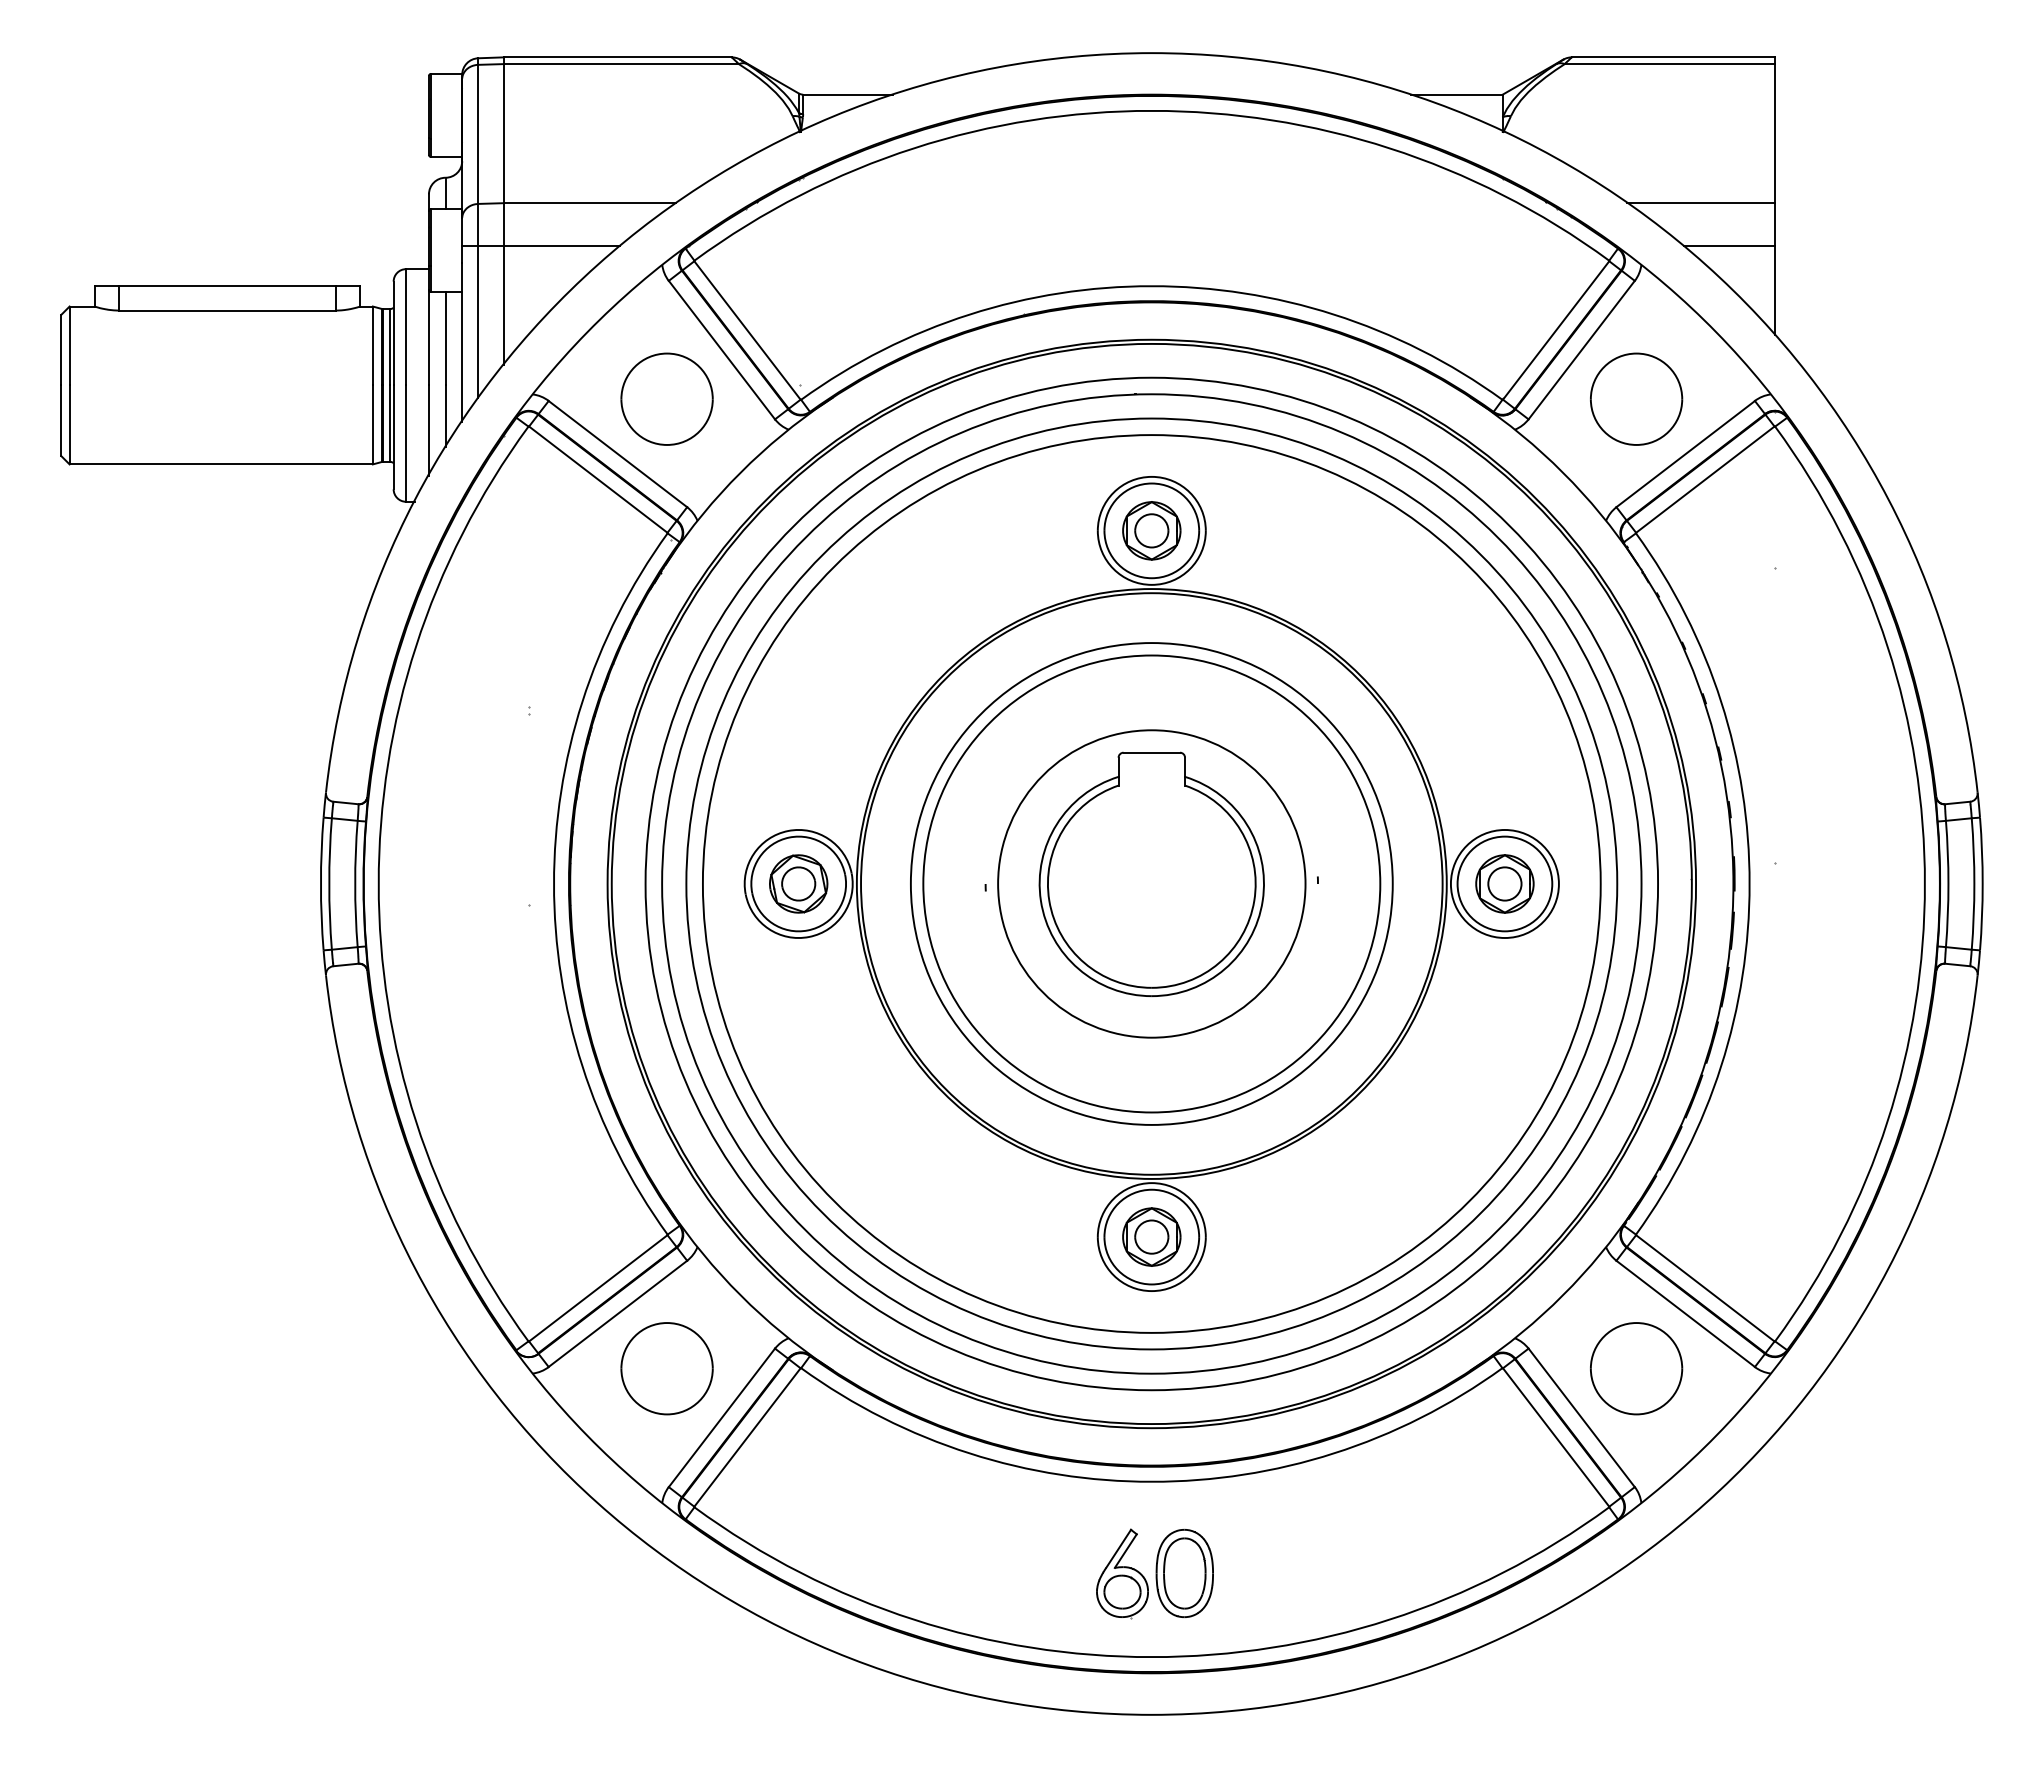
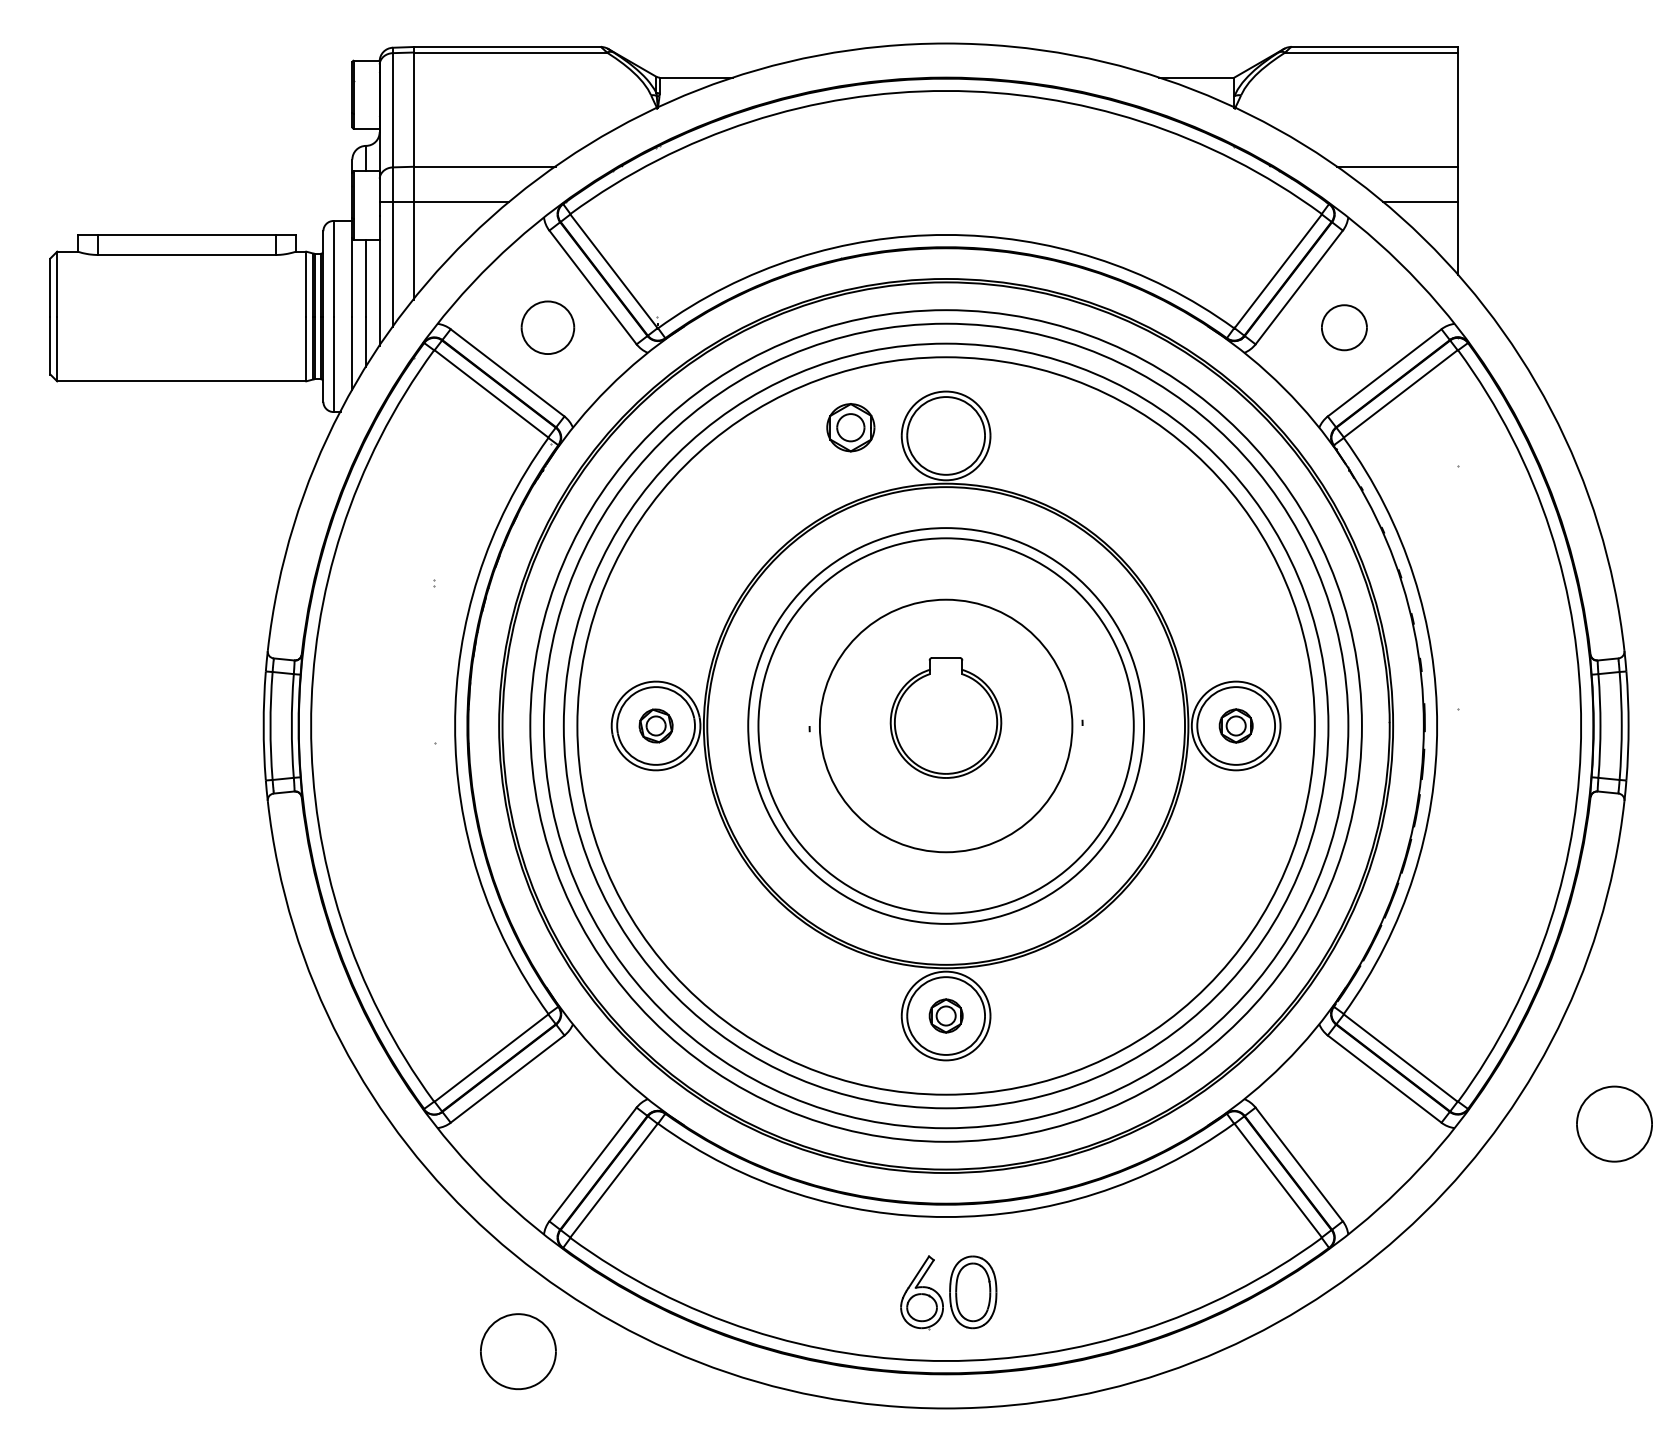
part: (666, 398) -> (547, 327), size x0.7
part: (1636, 398) -> (1344, 327), size x0.6
part: (1151, 530) -> (850, 427), moved
part: (1151, 873) -> (945, 717), size x0.6
part: (798, 883) -> (655, 725), size x0.7
part: (1504, 883) -> (1235, 725), size x0.7
part: (1151, 1236) -> (945, 1015), size x0.7
part: (666, 1368) -> (517, 1351), moved
part: (1636, 1368) -> (1614, 1123), moved

